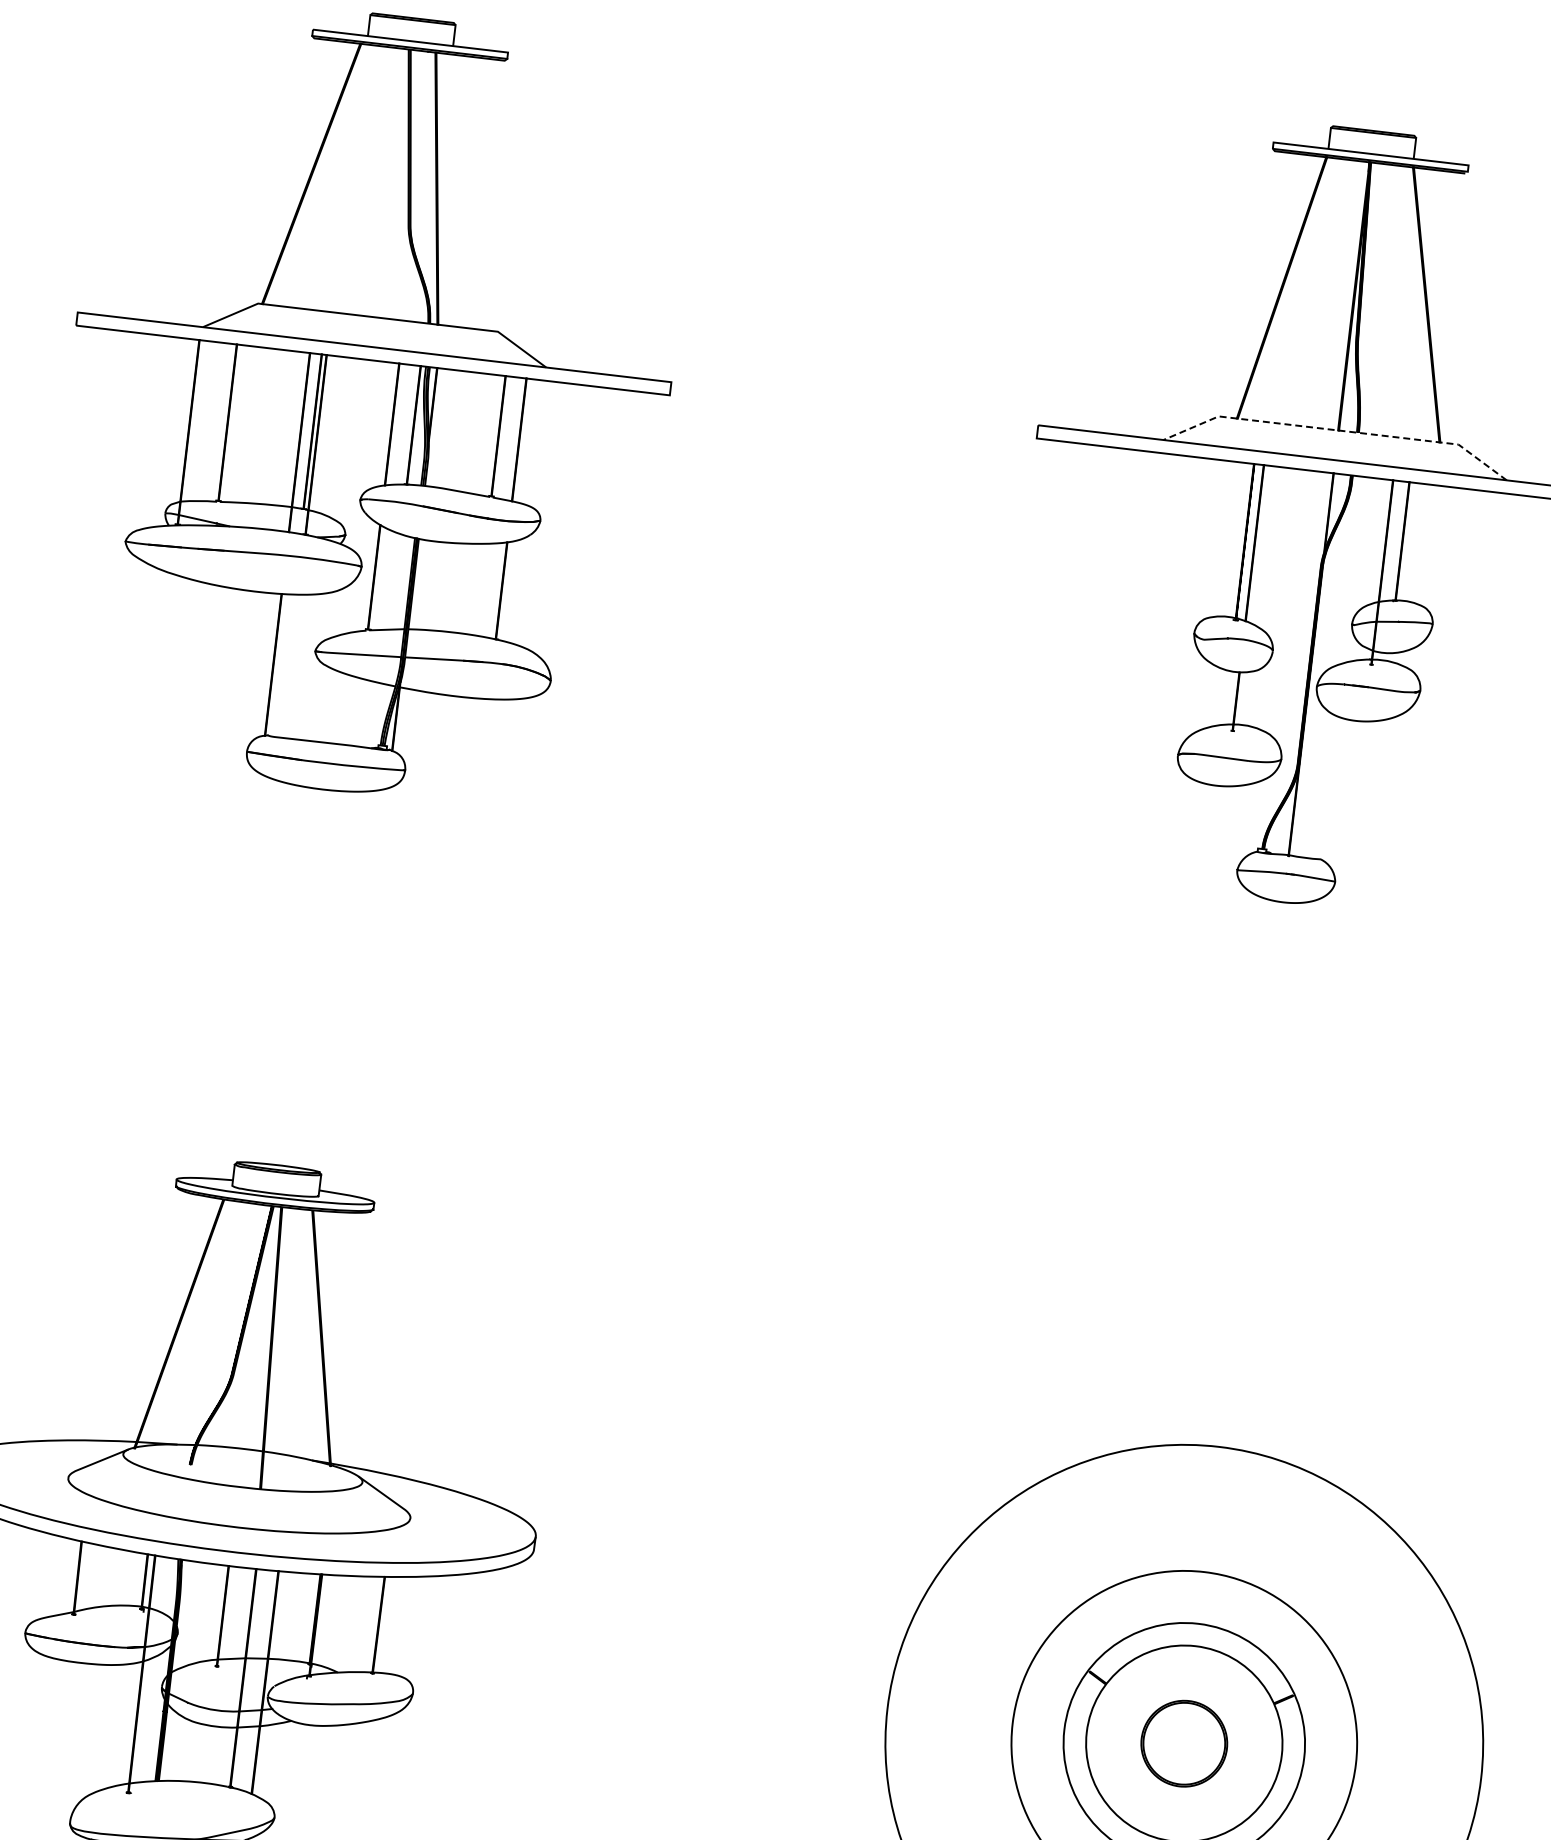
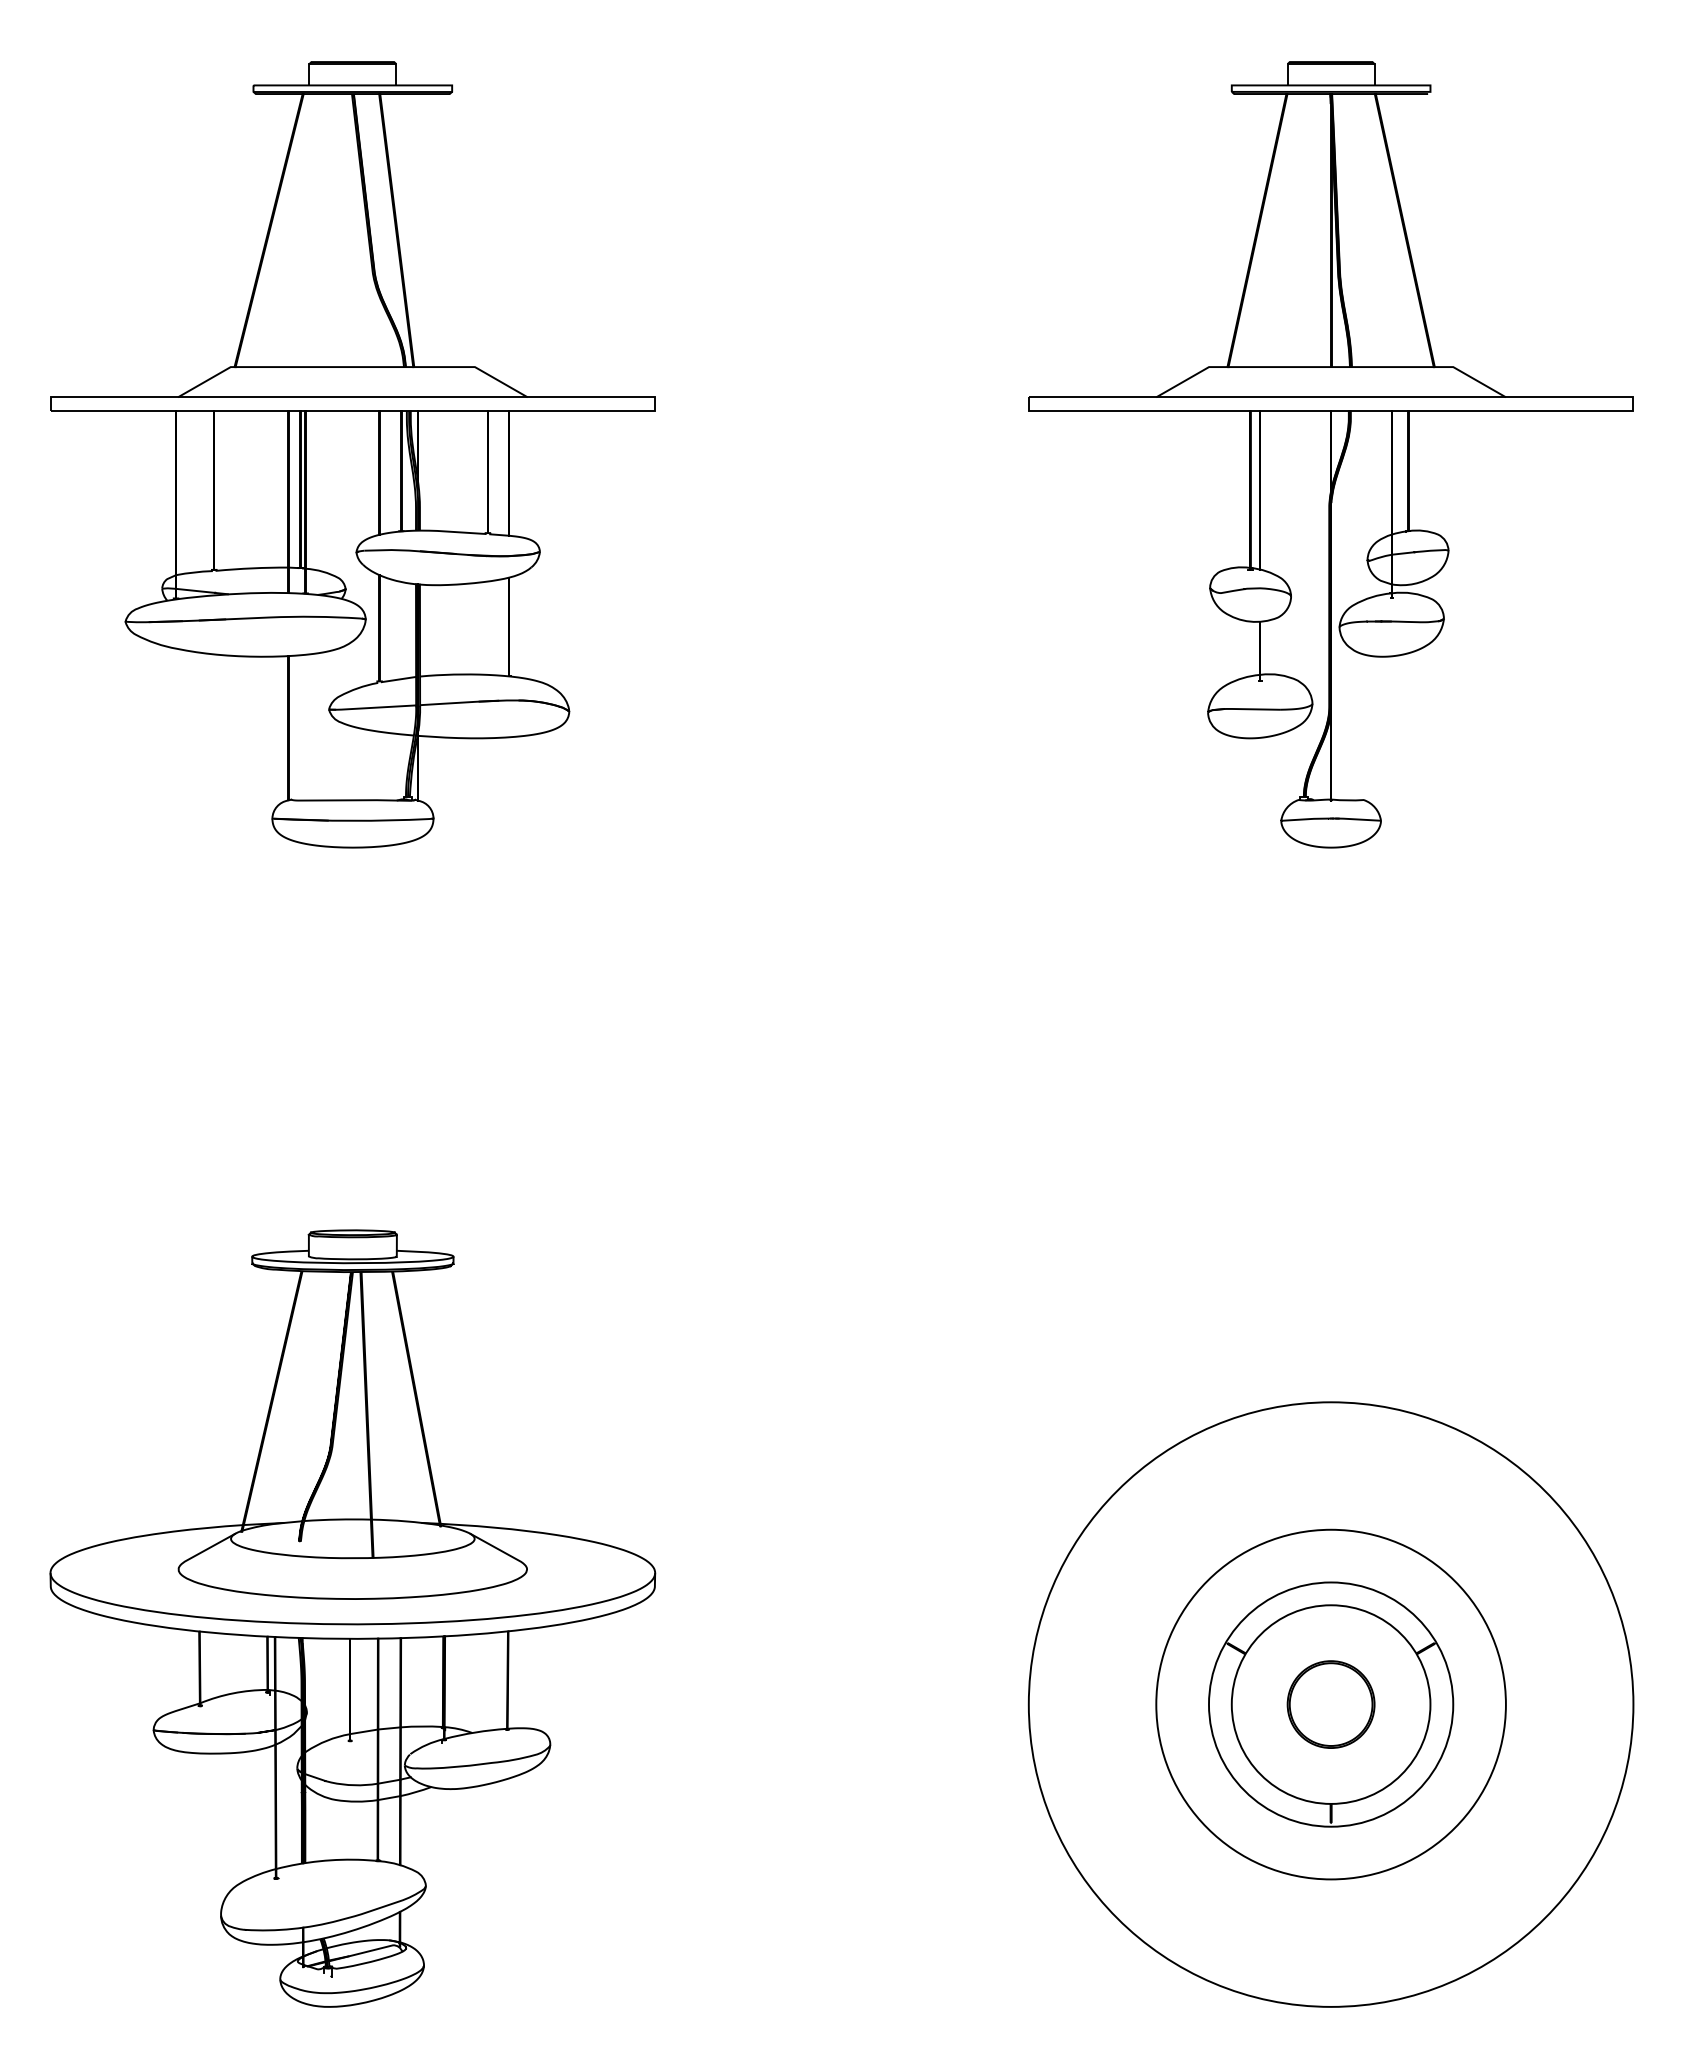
line: (1337, 430) -> (1330, 367), dashed -> solid

